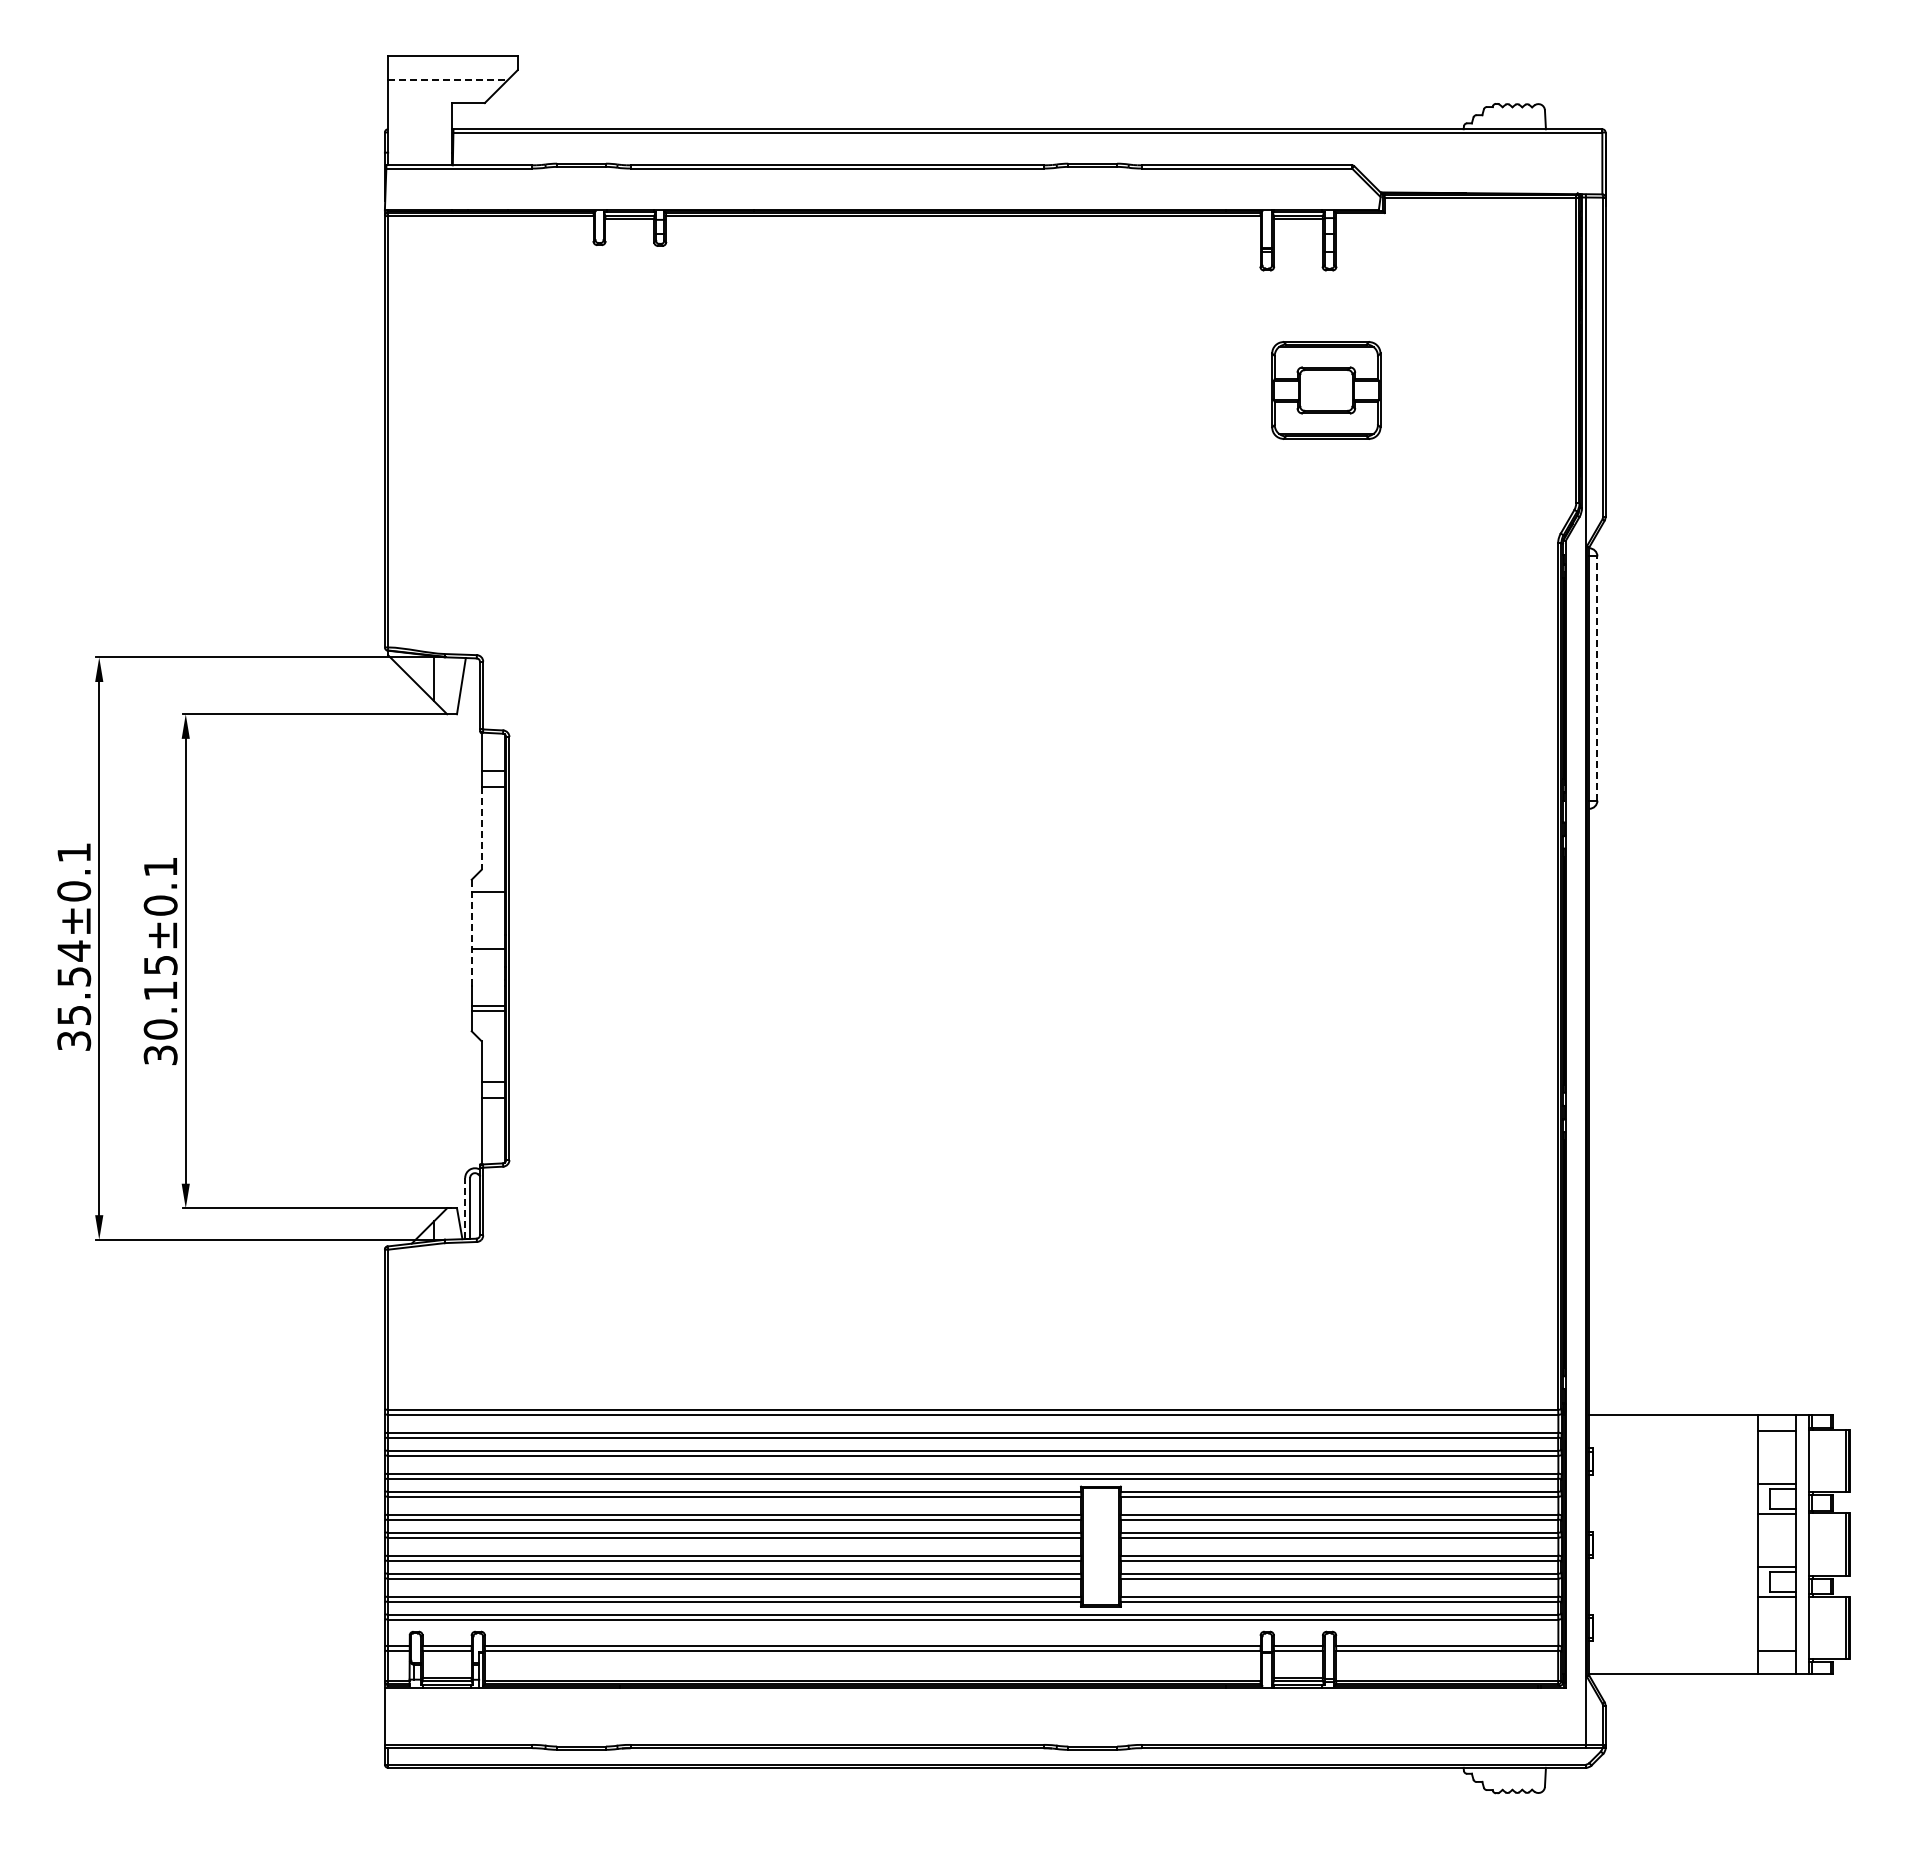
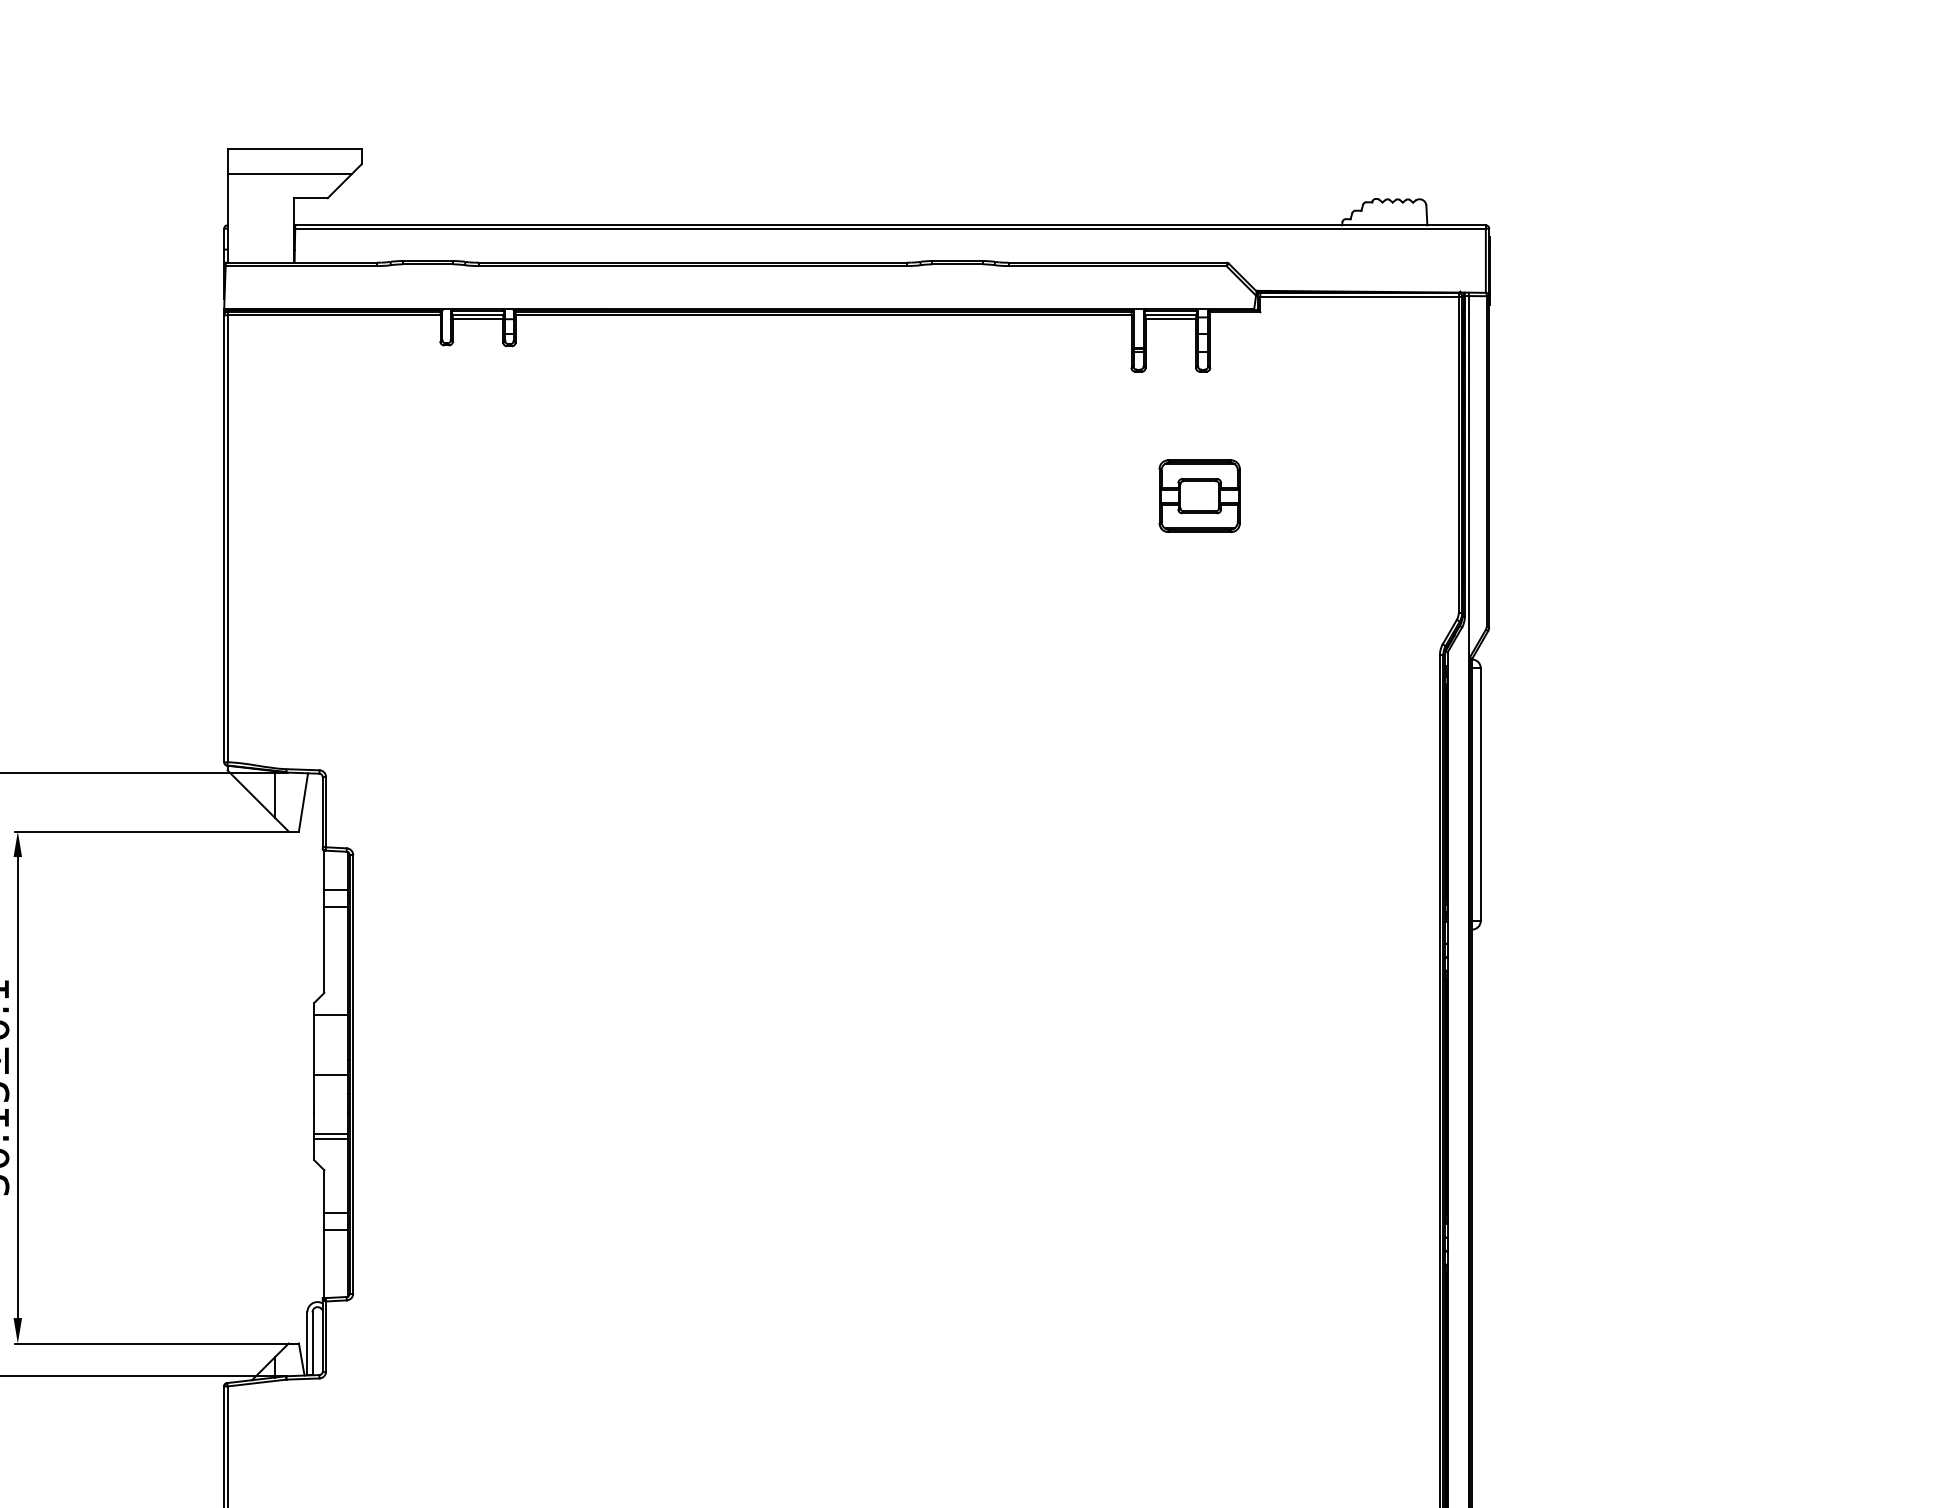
line: (447, 80) -> (289, 174), dashed -> solid
part: (1325, 390) -> (1198, 496), size x0.71
line: (1597, 678) -> (1480, 794), dashed -> solid
line: (481, 829) -> (324, 951), dashed -> solid
line: (471, 930) -> (313, 1055), dashed -> solid
line: (465, 1208) -> (307, 1343), dashed -> solid

